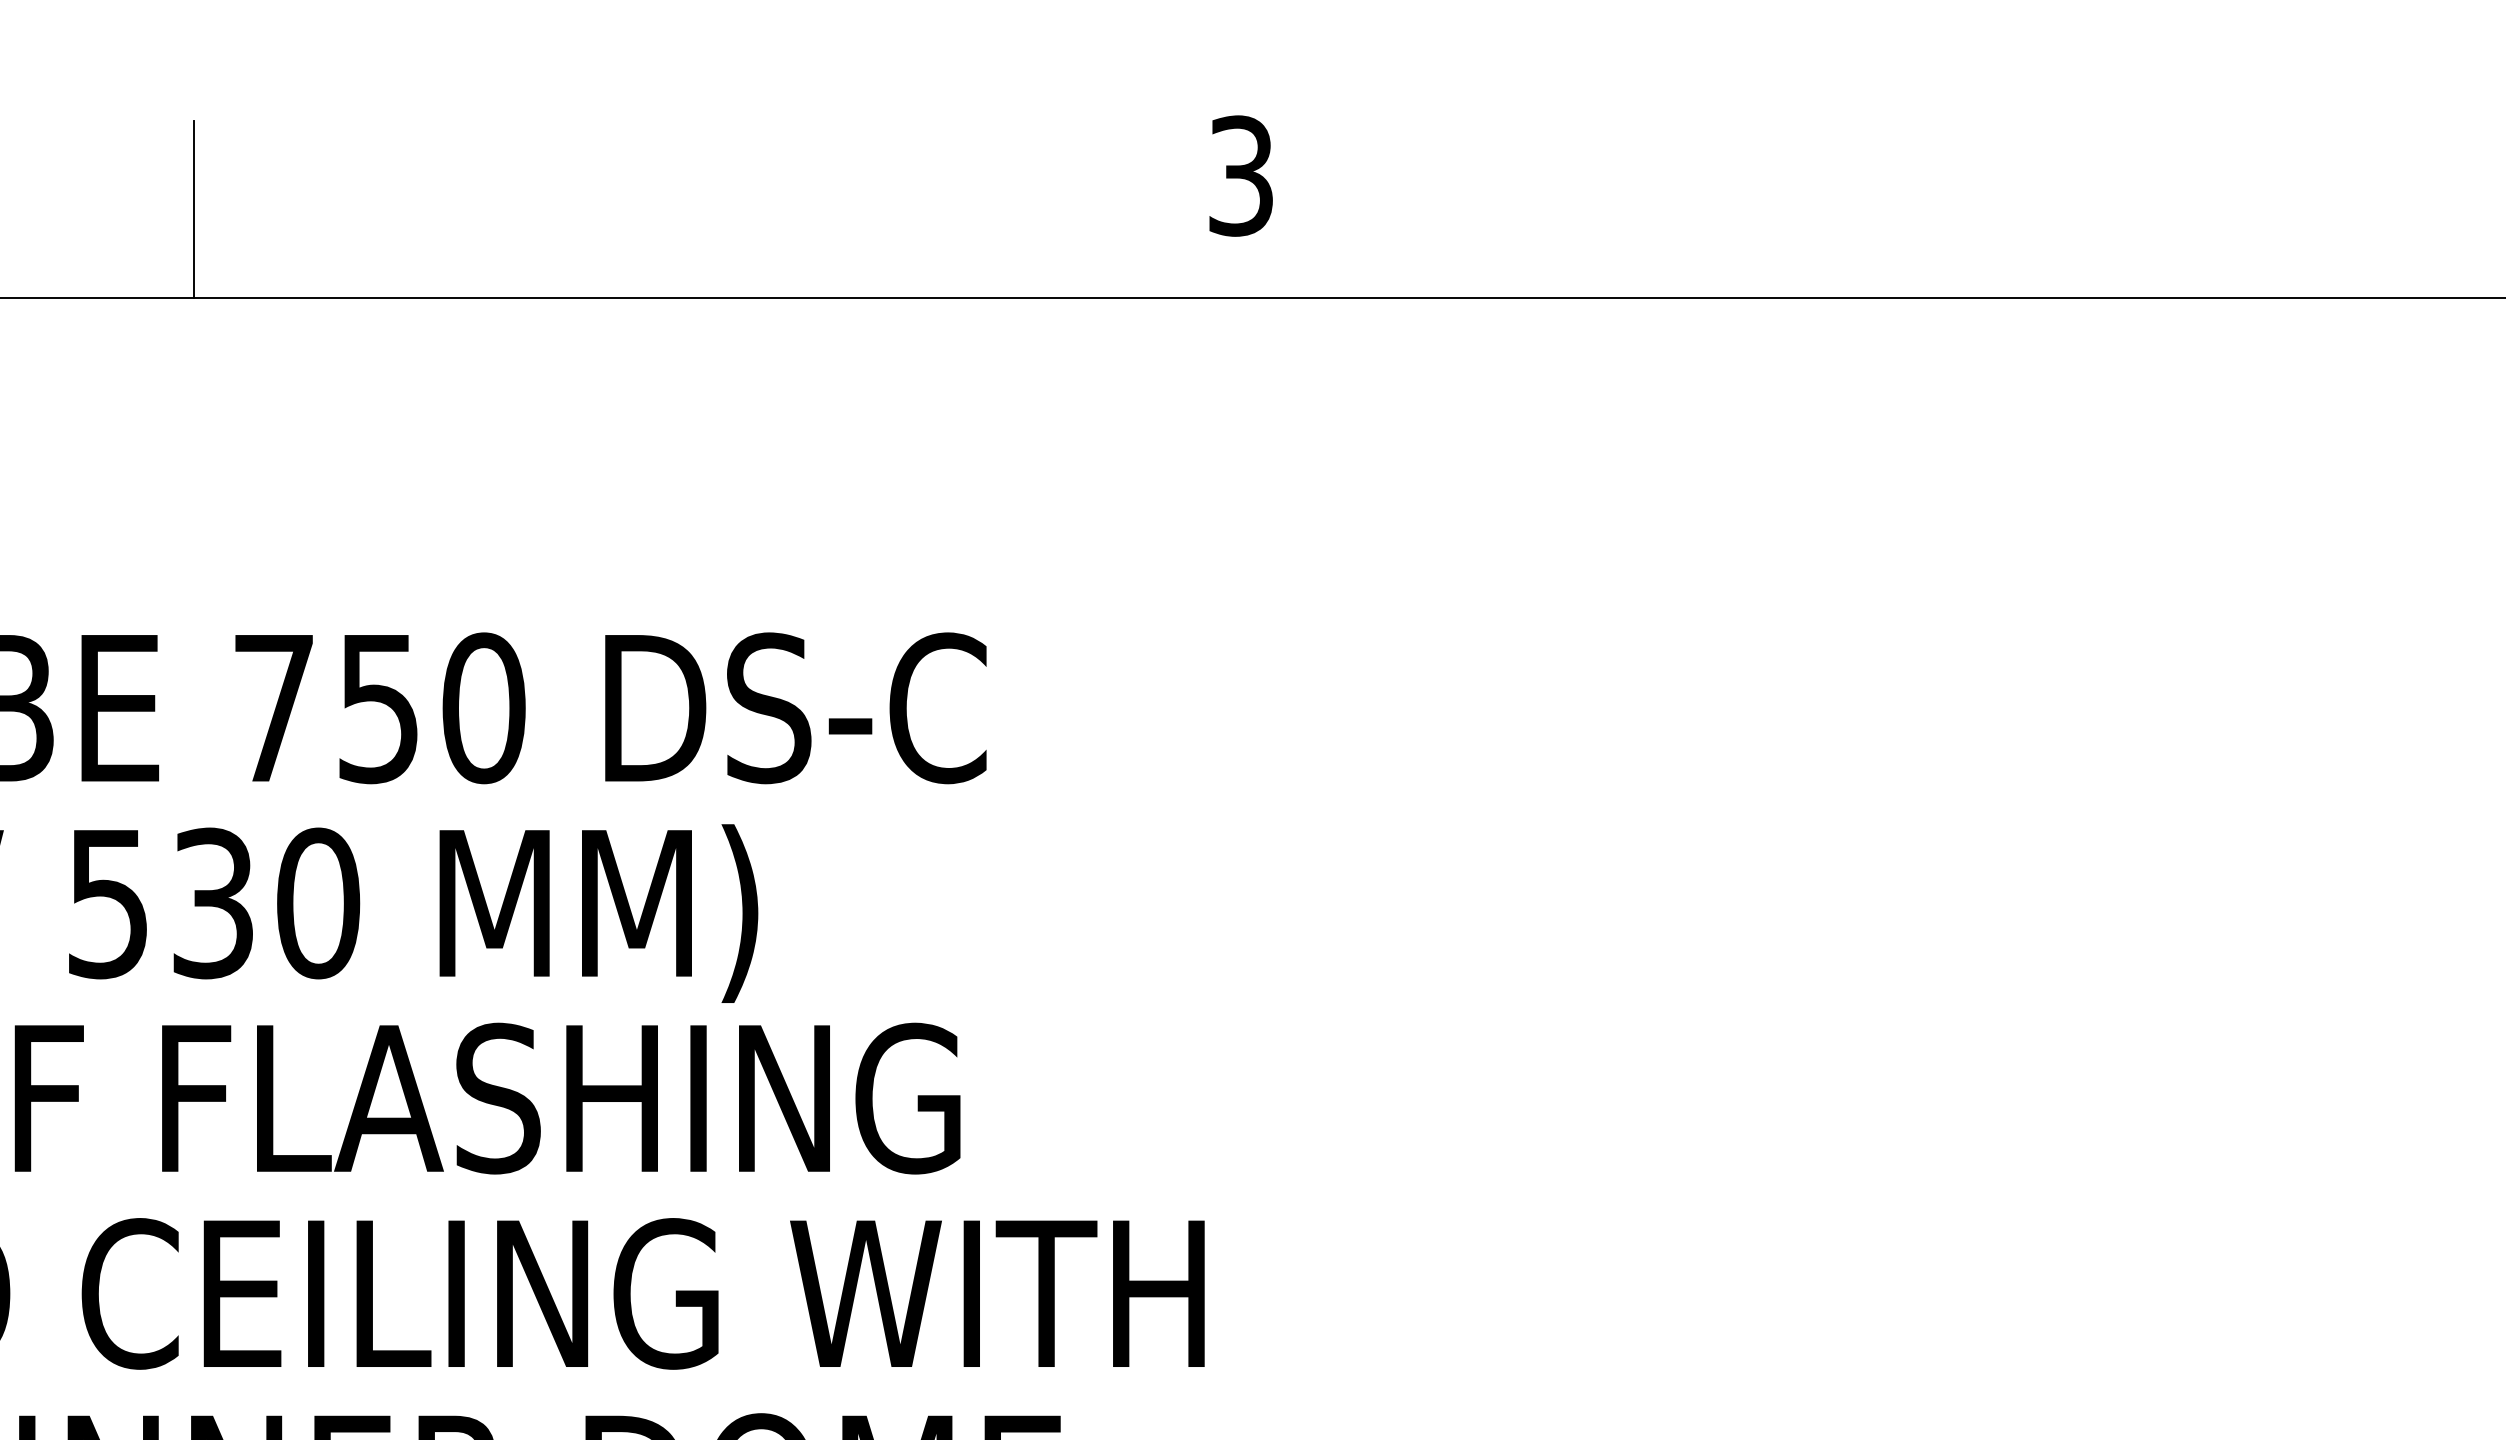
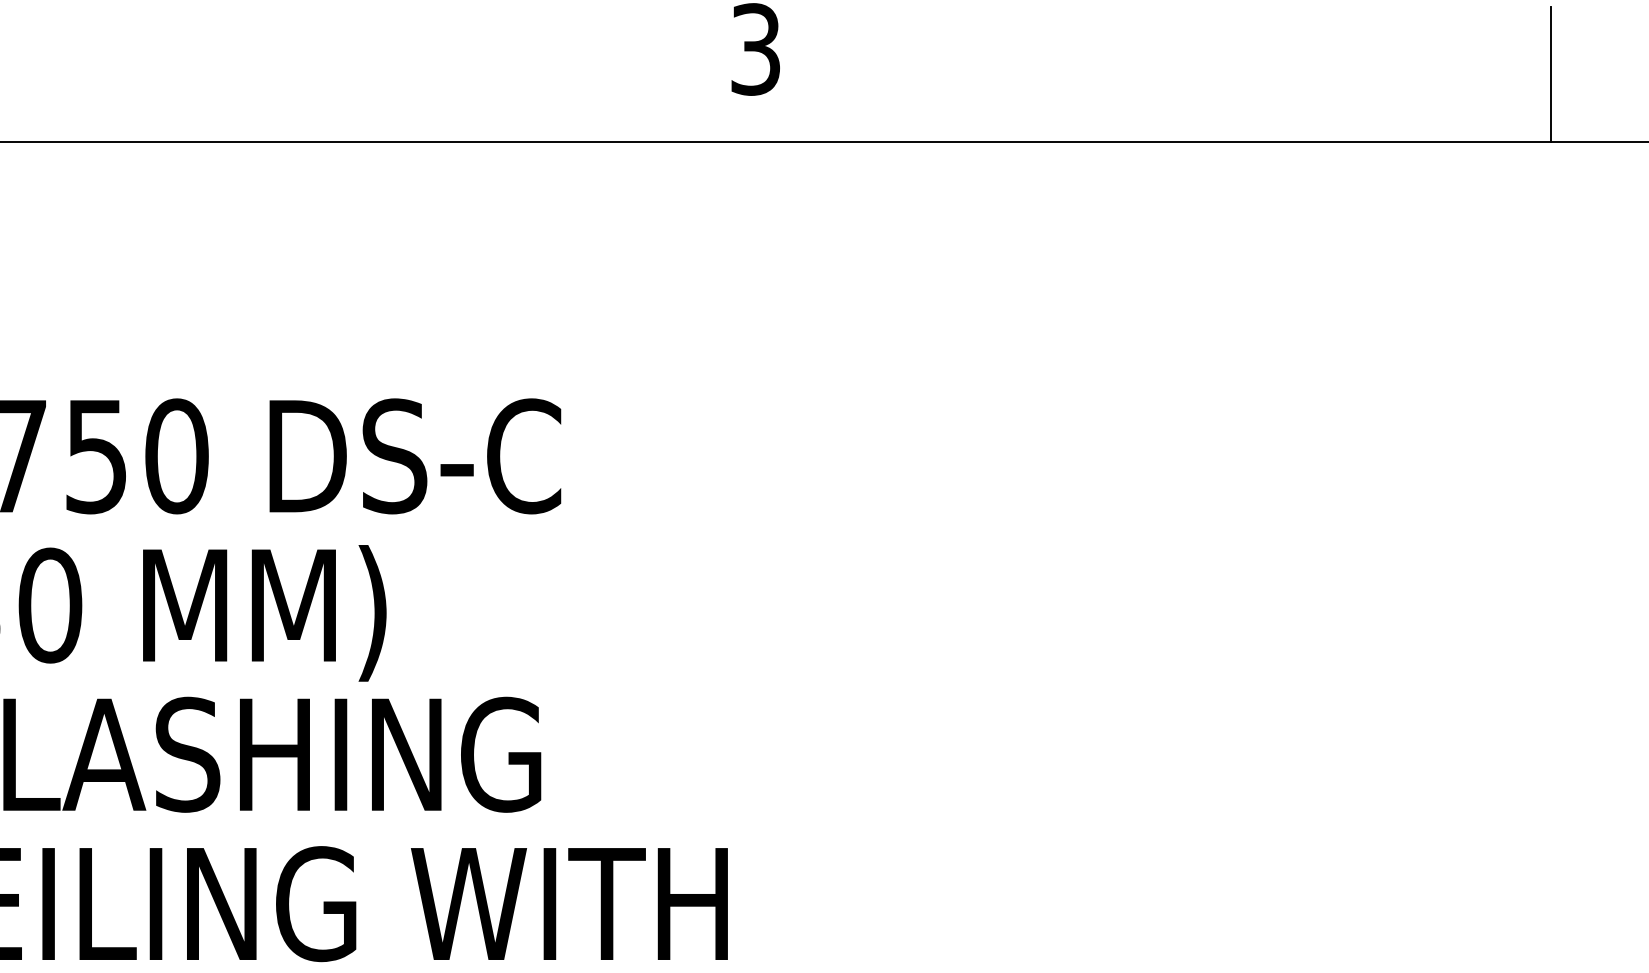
line: (2281, 208) -> (1551, 74), added

